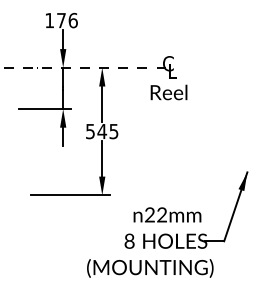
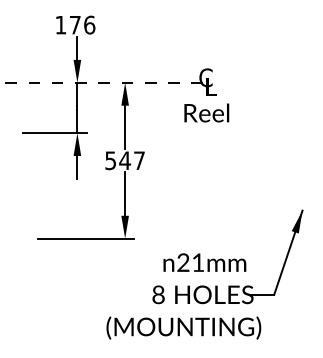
text: (114, 131) -> (139, 160), 545 -> 547
text: (162, 214) -> (198, 262), 22mm -> 21mm

